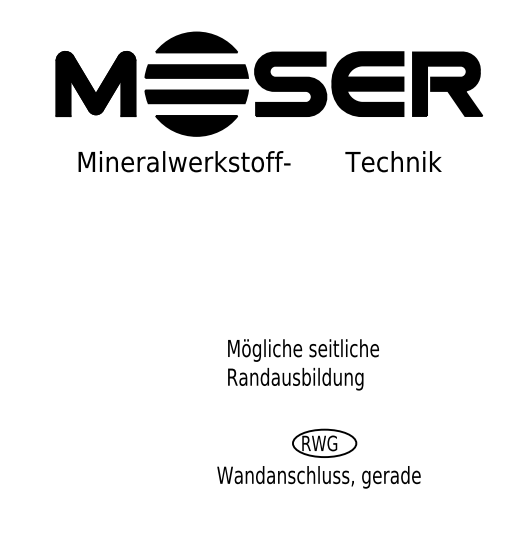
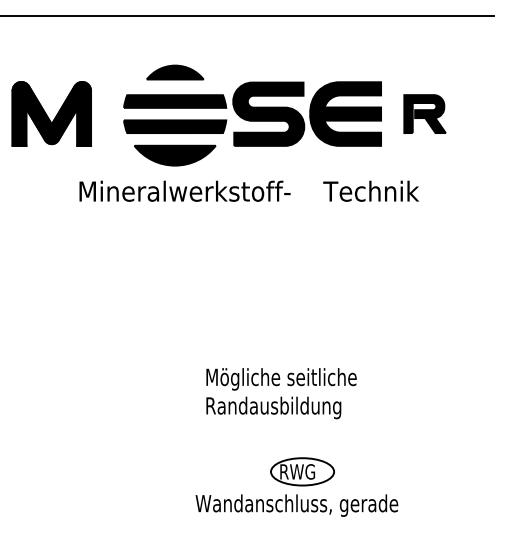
part: (197, 42) -> (175, 72), size x0.7
part: (95, 83) -> (51, 113), moved
part: (447, 83) -> (424, 113), size x0.6
text: (183, 160) -> (184, 190), moved

